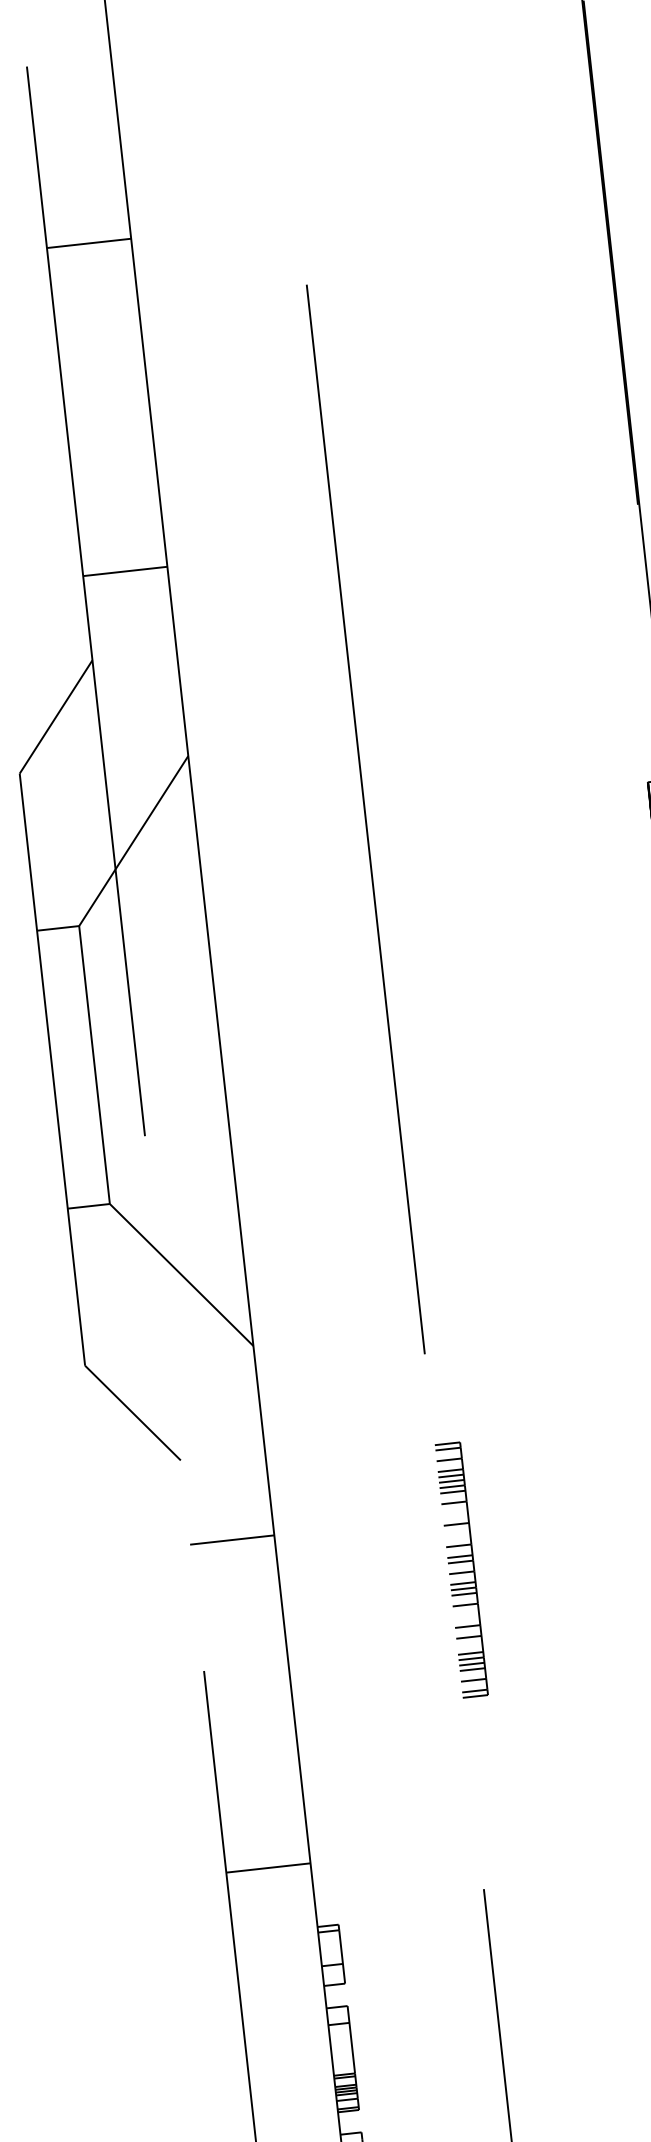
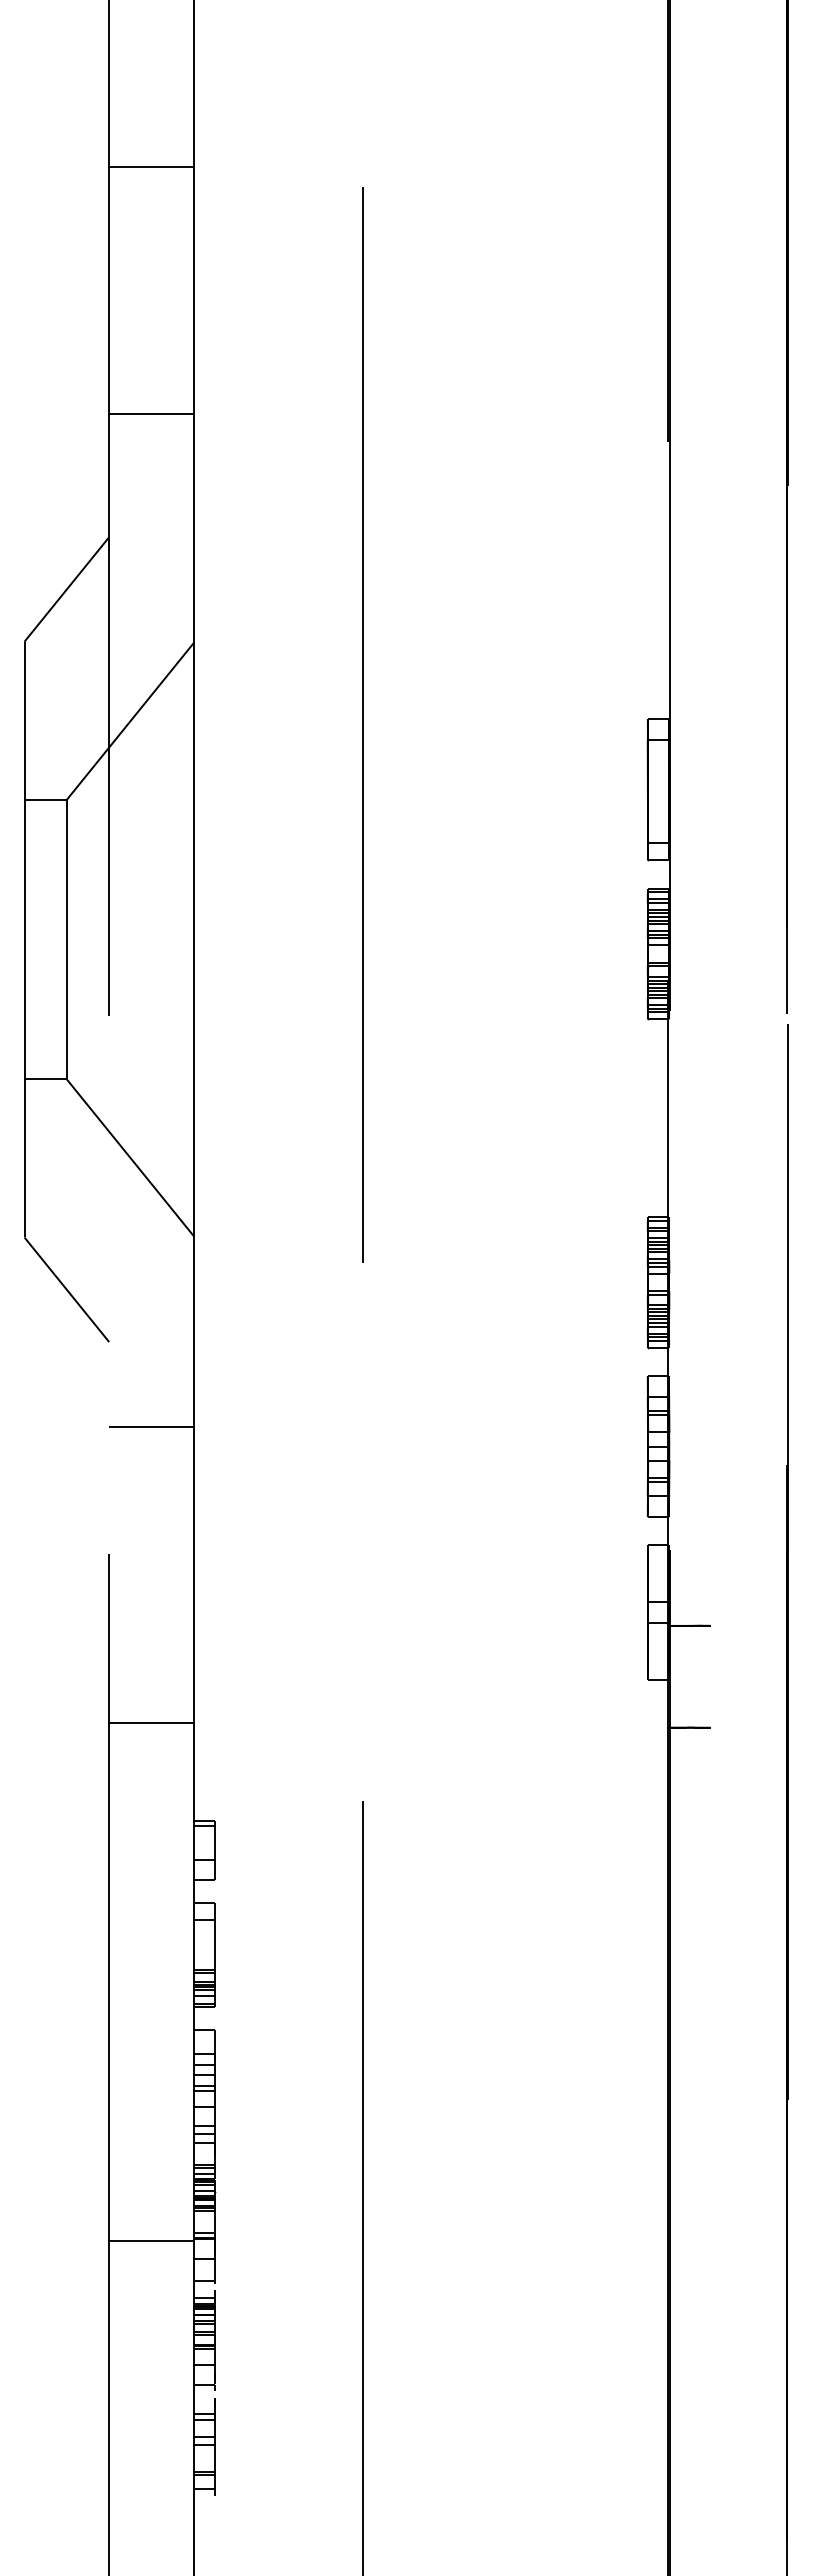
line: (88, 243) -> (151, 167), moved
line: (125, 571) -> (151, 414), moved
part: (461, 1569) -> (376, 1481), removed
line: (268, 1867) -> (151, 1722), moved

